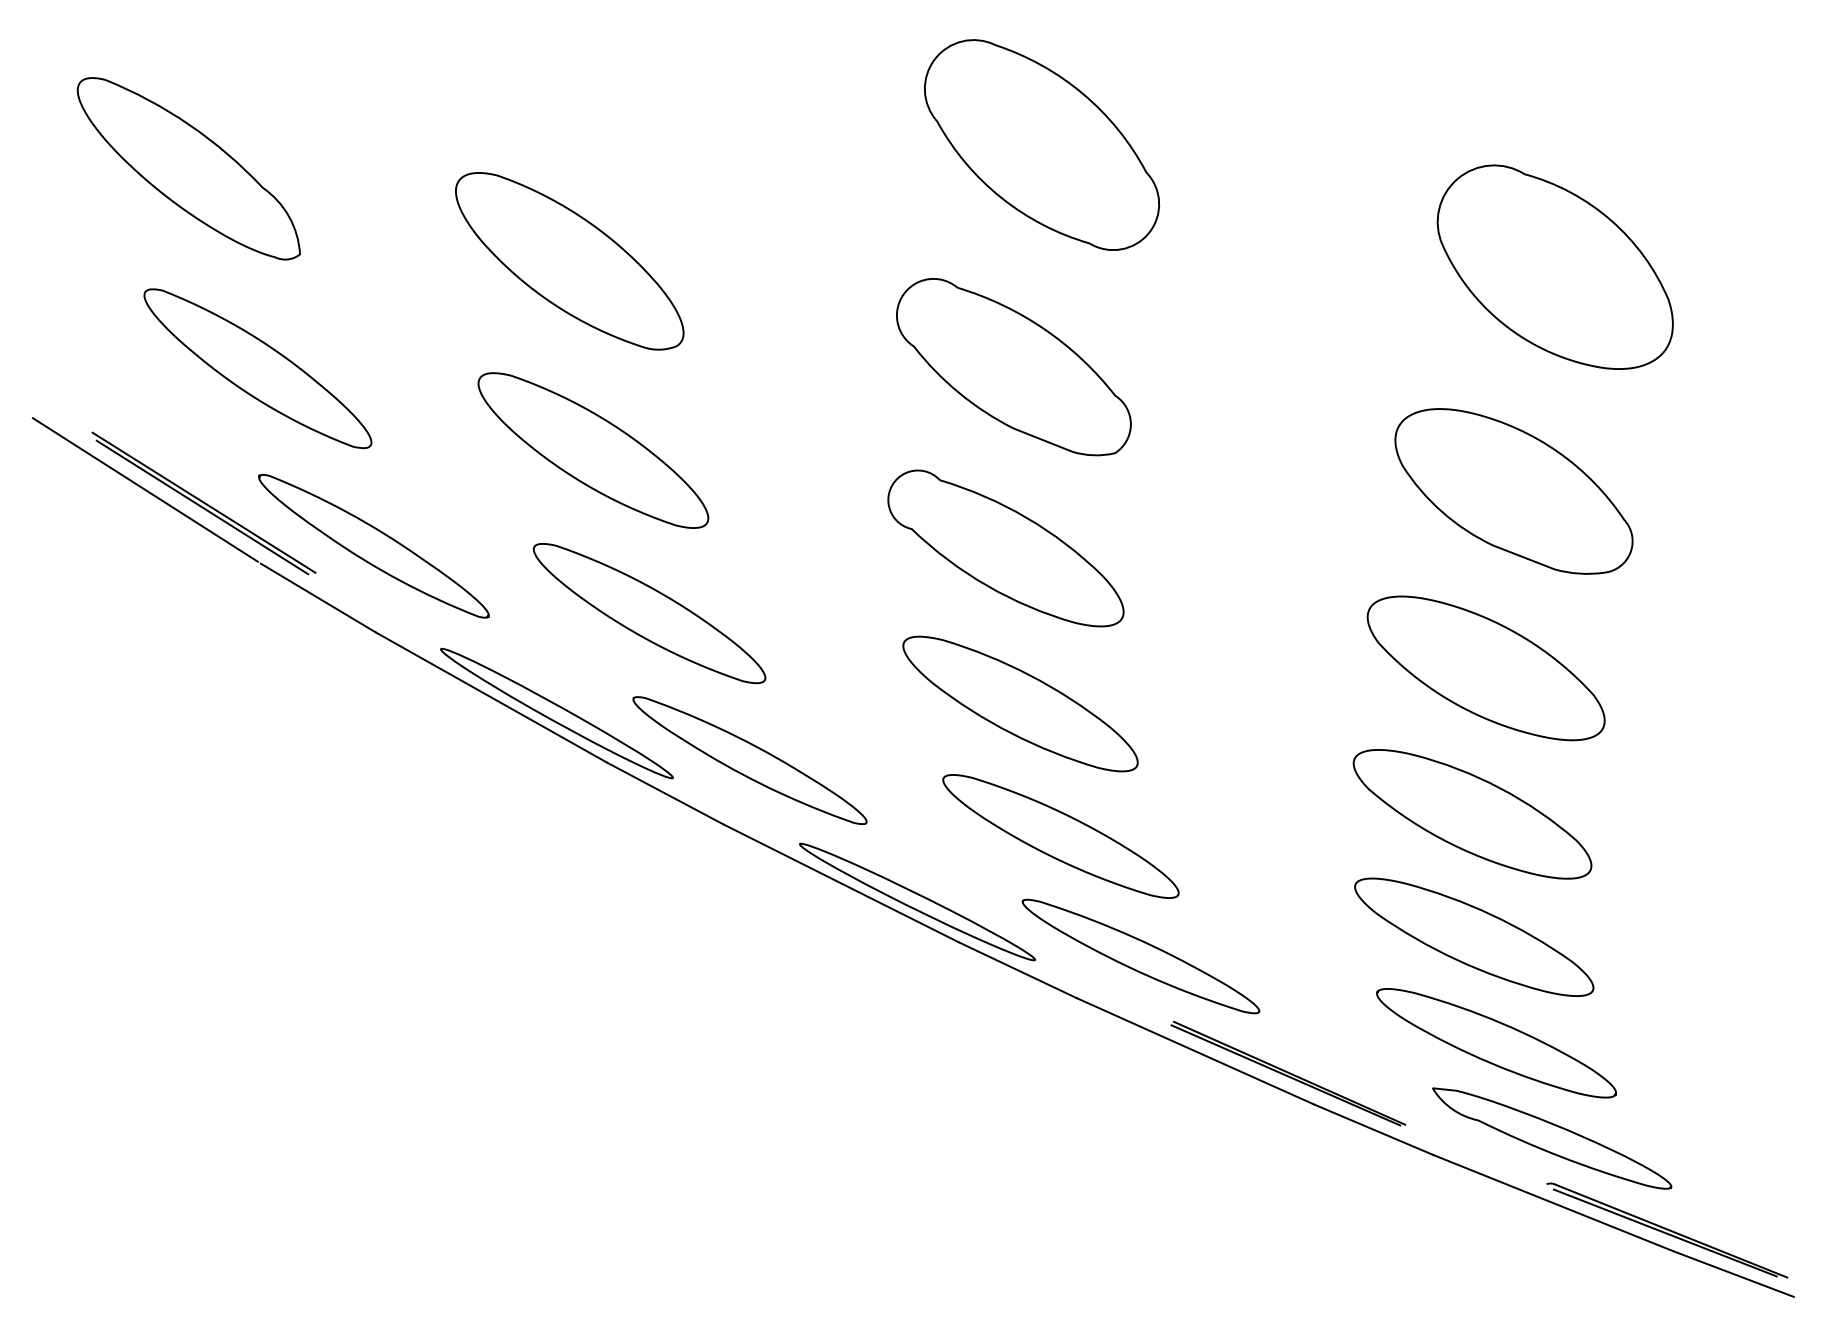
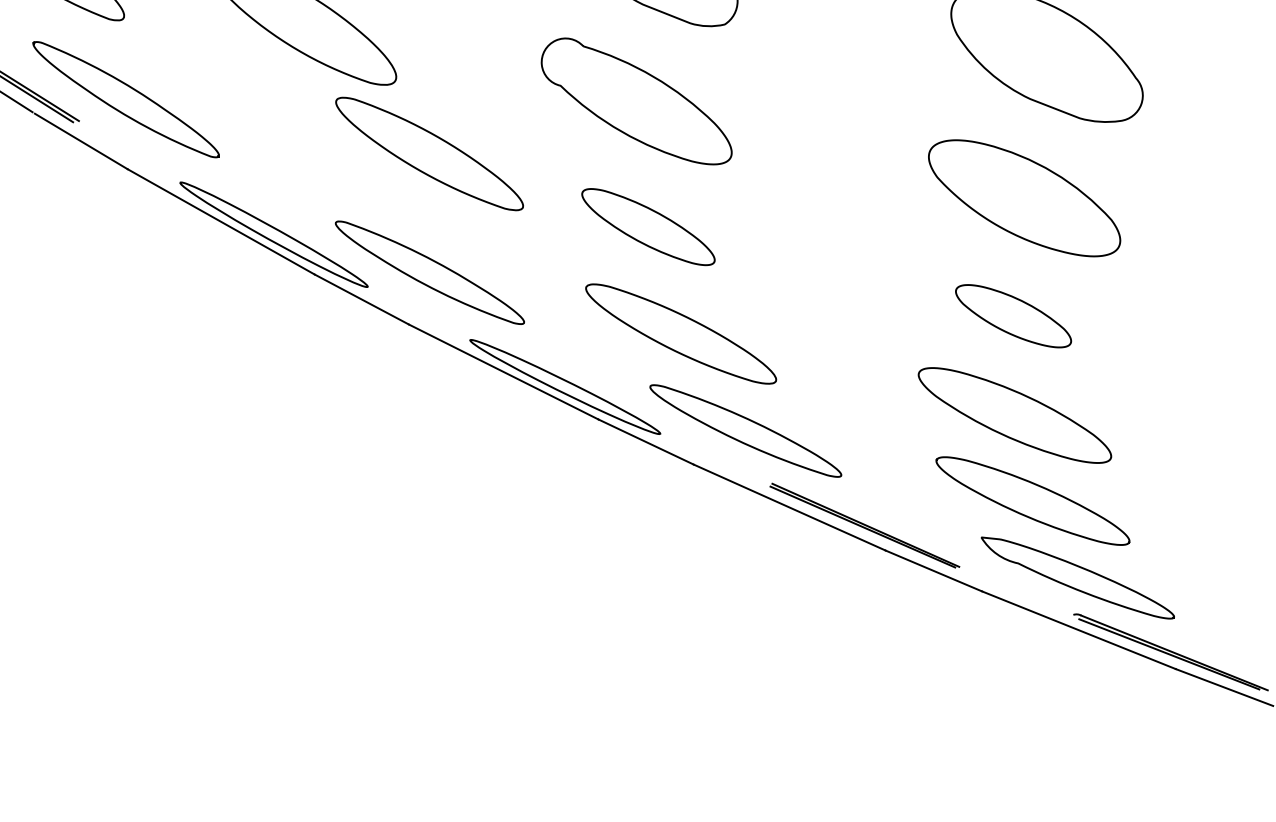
part: (649, 613) -> (429, 153), moved
part: (1020, 703) -> (648, 226), size x0.7
part: (1472, 814) -> (1013, 316), size x0.6

